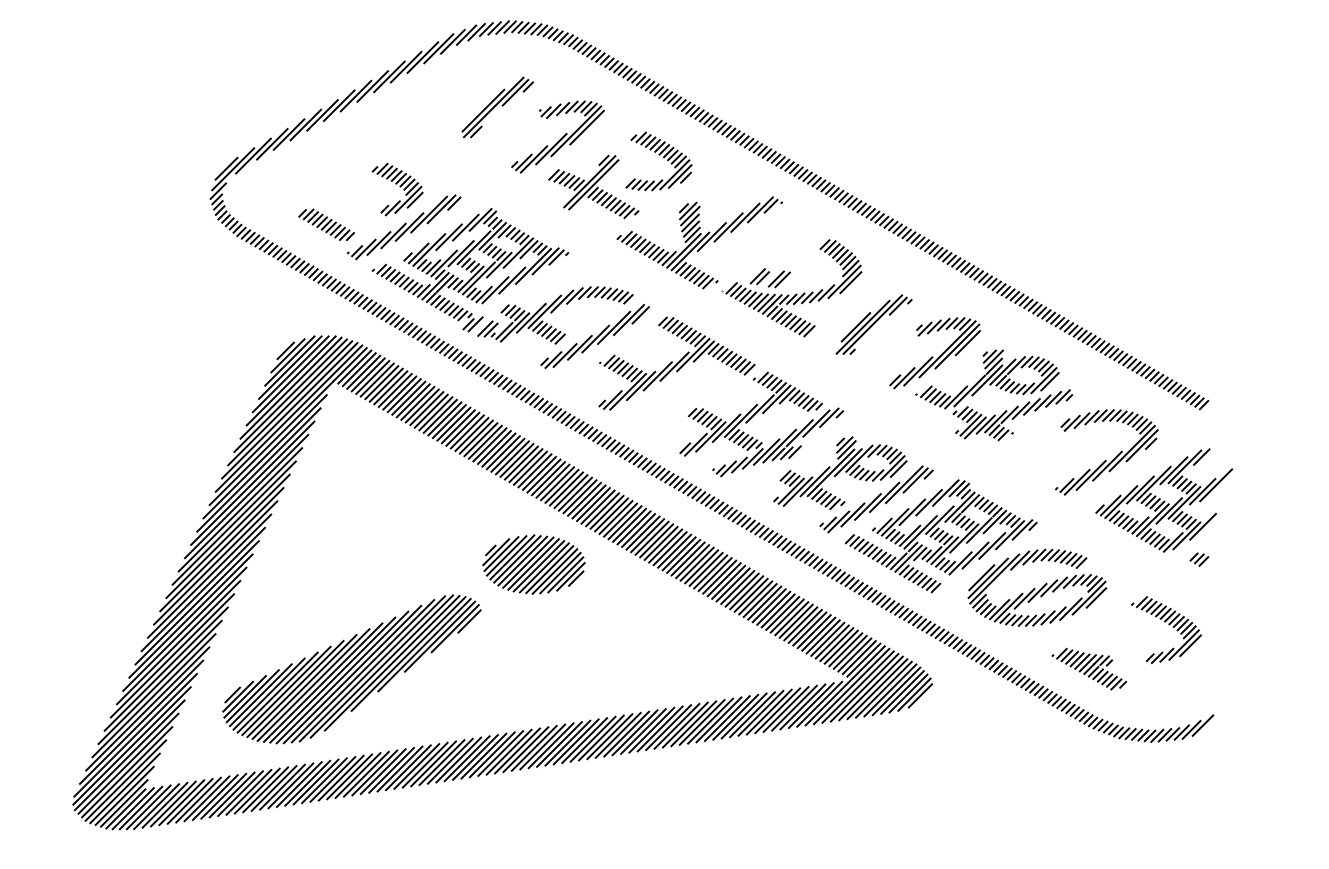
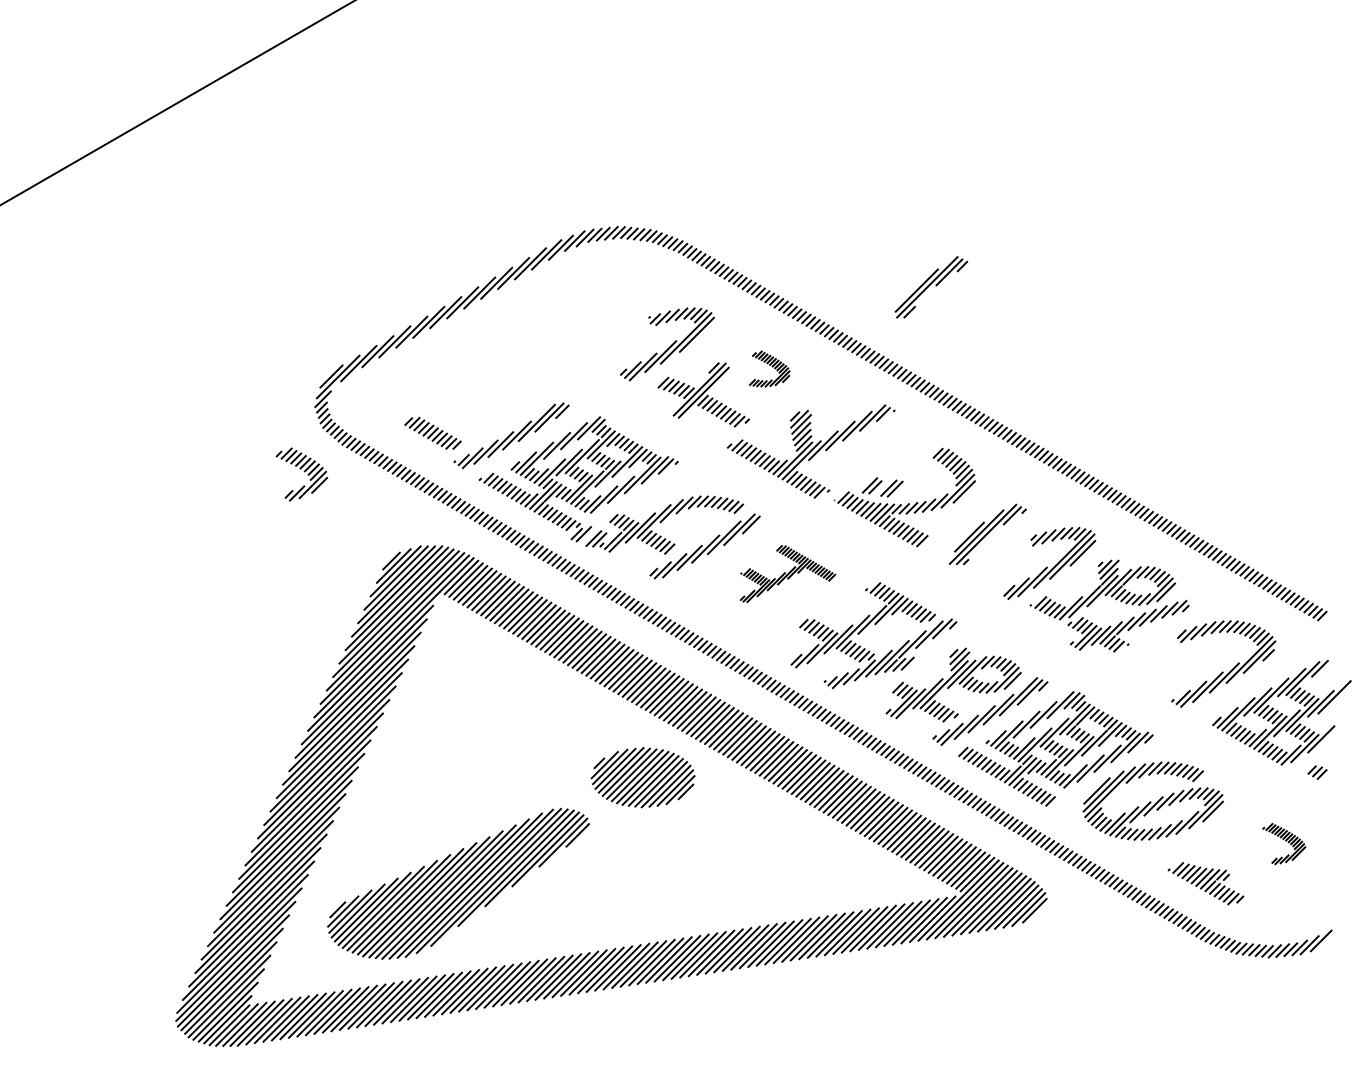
part: (497, 107) -> (931, 287), moved
part: (658, 160) -> (769, 368), size x0.6
part: (397, 189) -> (301, 474), moved
part: (676, 363) -> (787, 573), size x0.6
part: (1166, 629) -> (1284, 843), size x0.6

